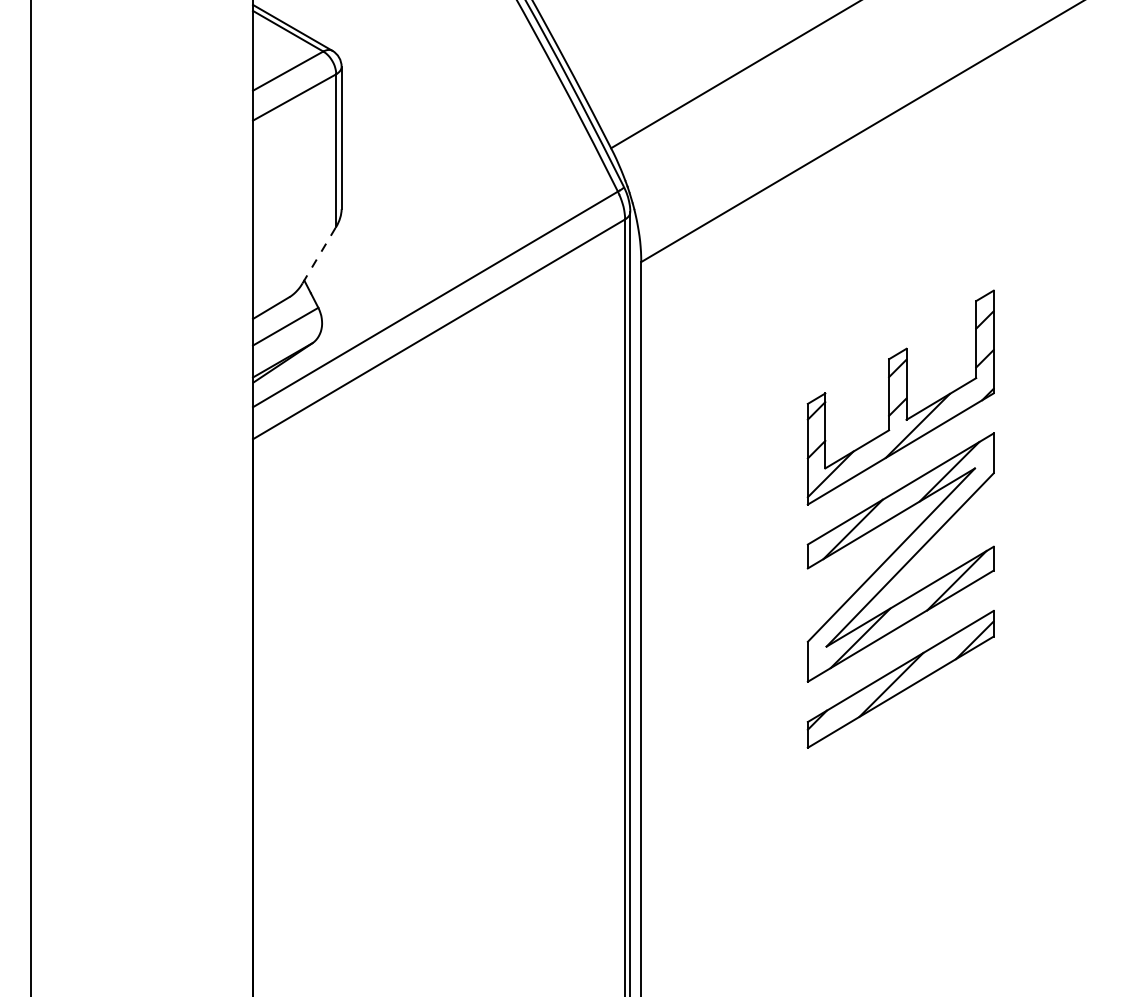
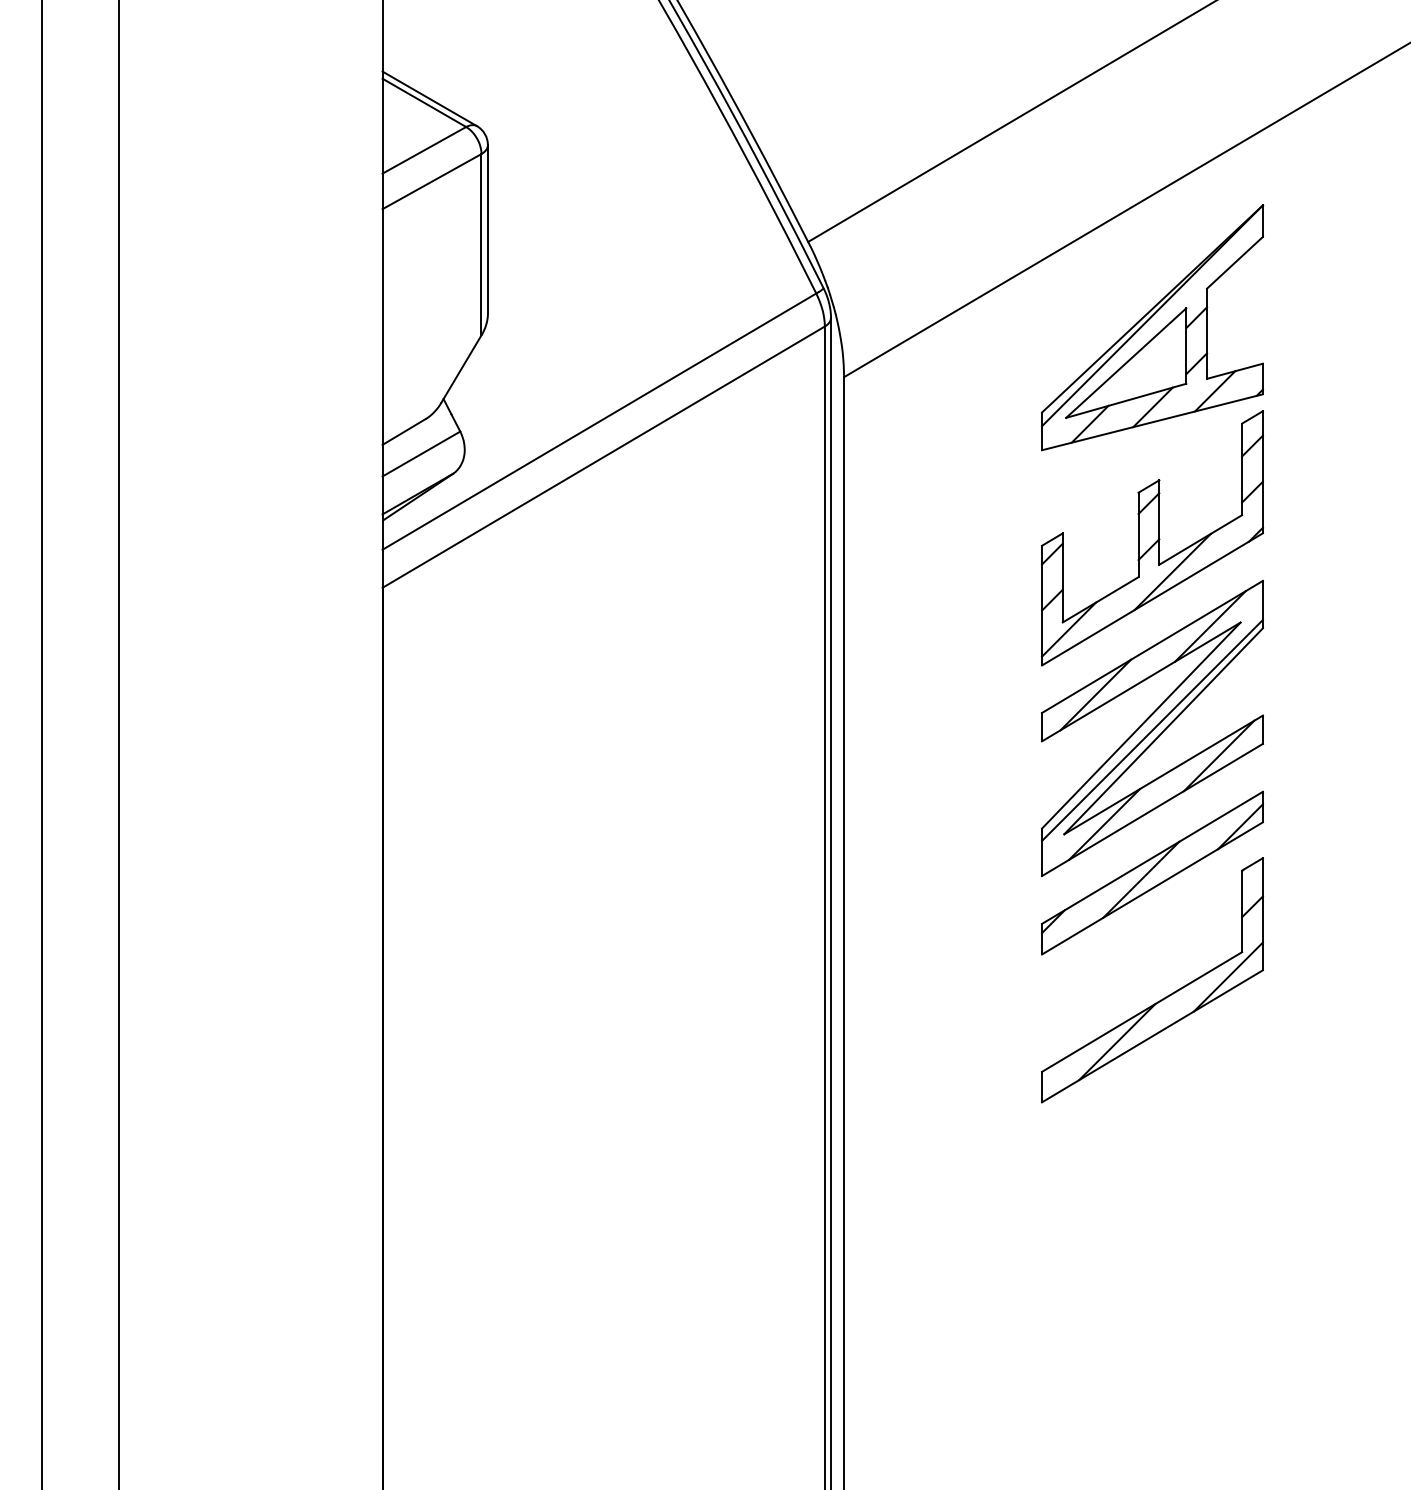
part: (900, 220) -> (1152, 327), added
line: (319, 254) -> (461, 368), dashed -> solid
line: (900, 558) -> (1152, 729), added
part: (909, 784) -> (1162, 998), added

